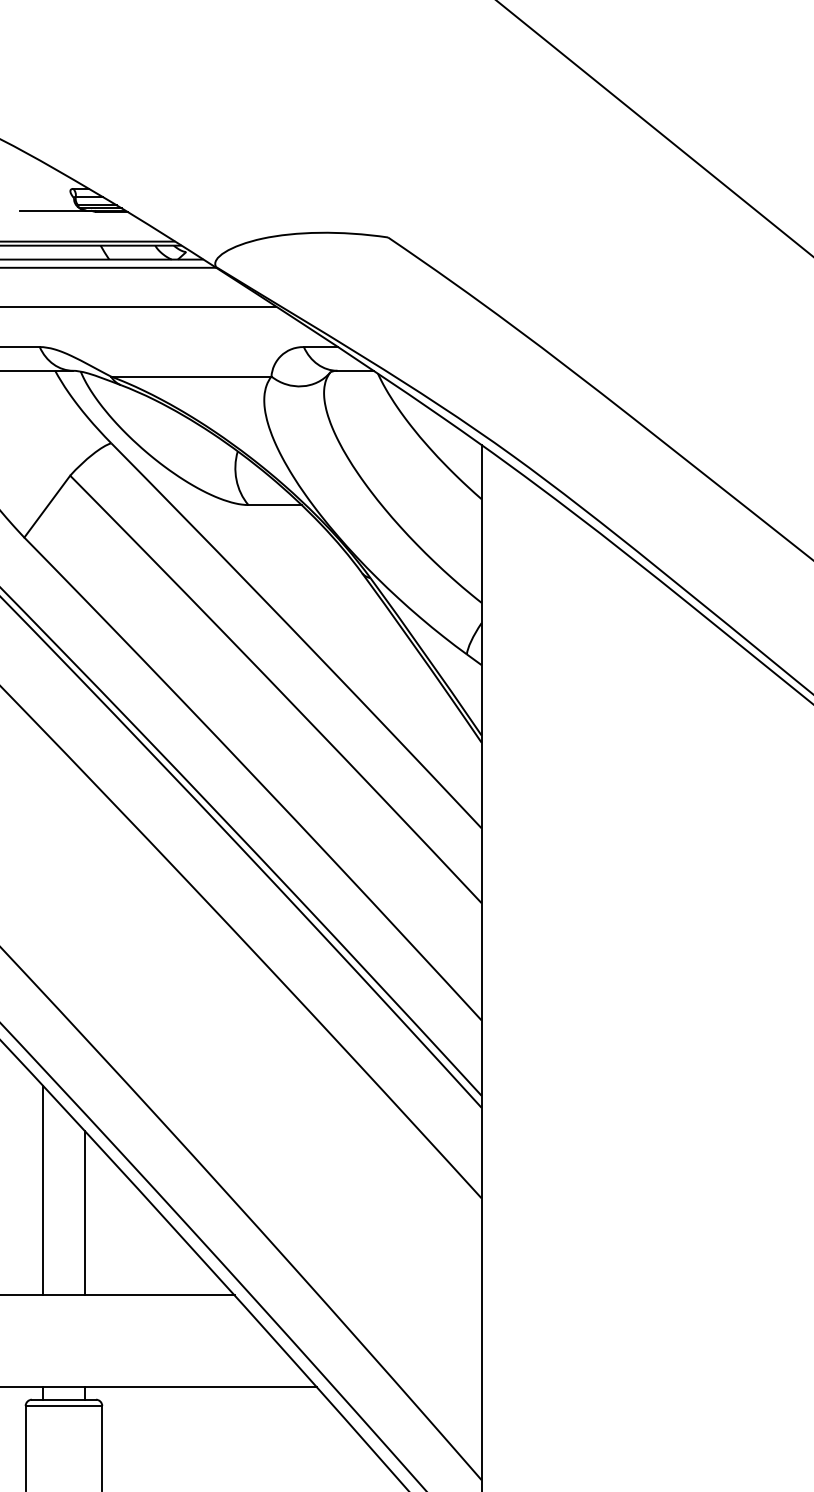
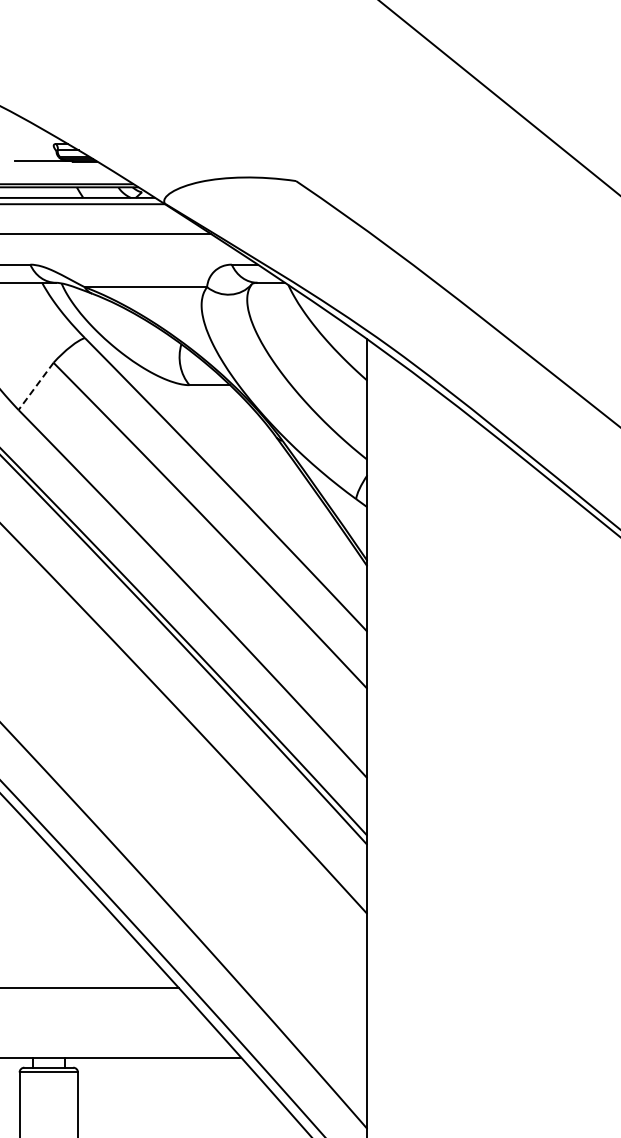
line: (46, 506) -> (35, 386), solid -> dashed
line: (43, 1191) -> (33, 908), removed
line: (84, 1213) -> (64, 925), removed

